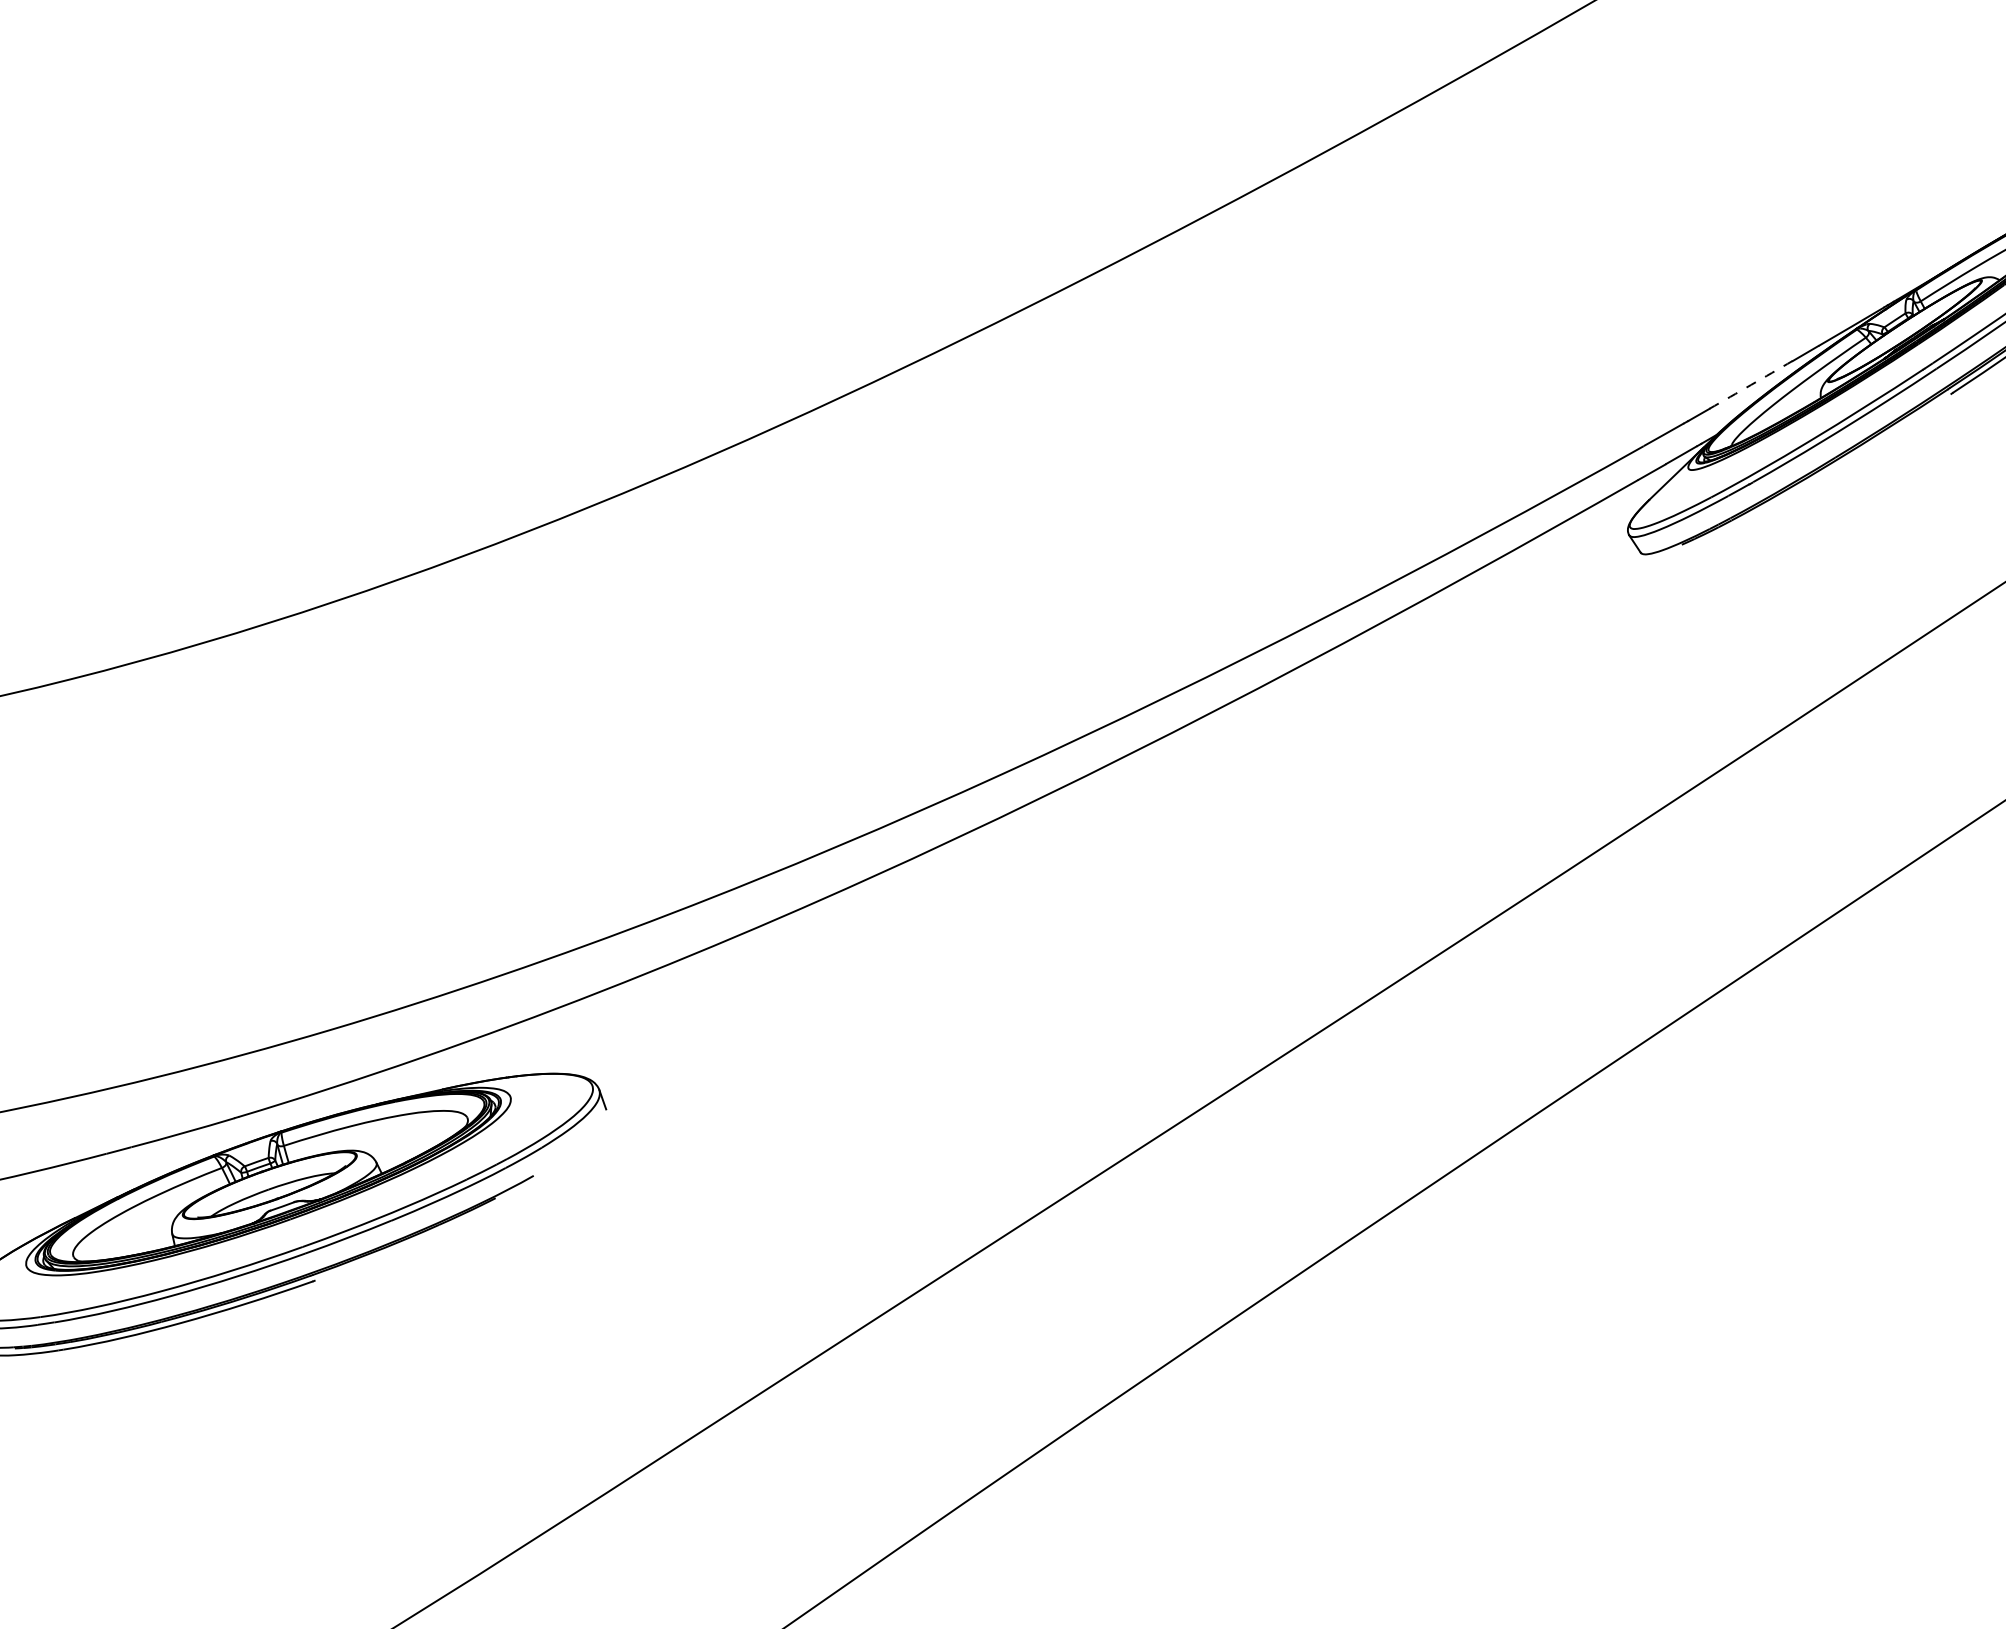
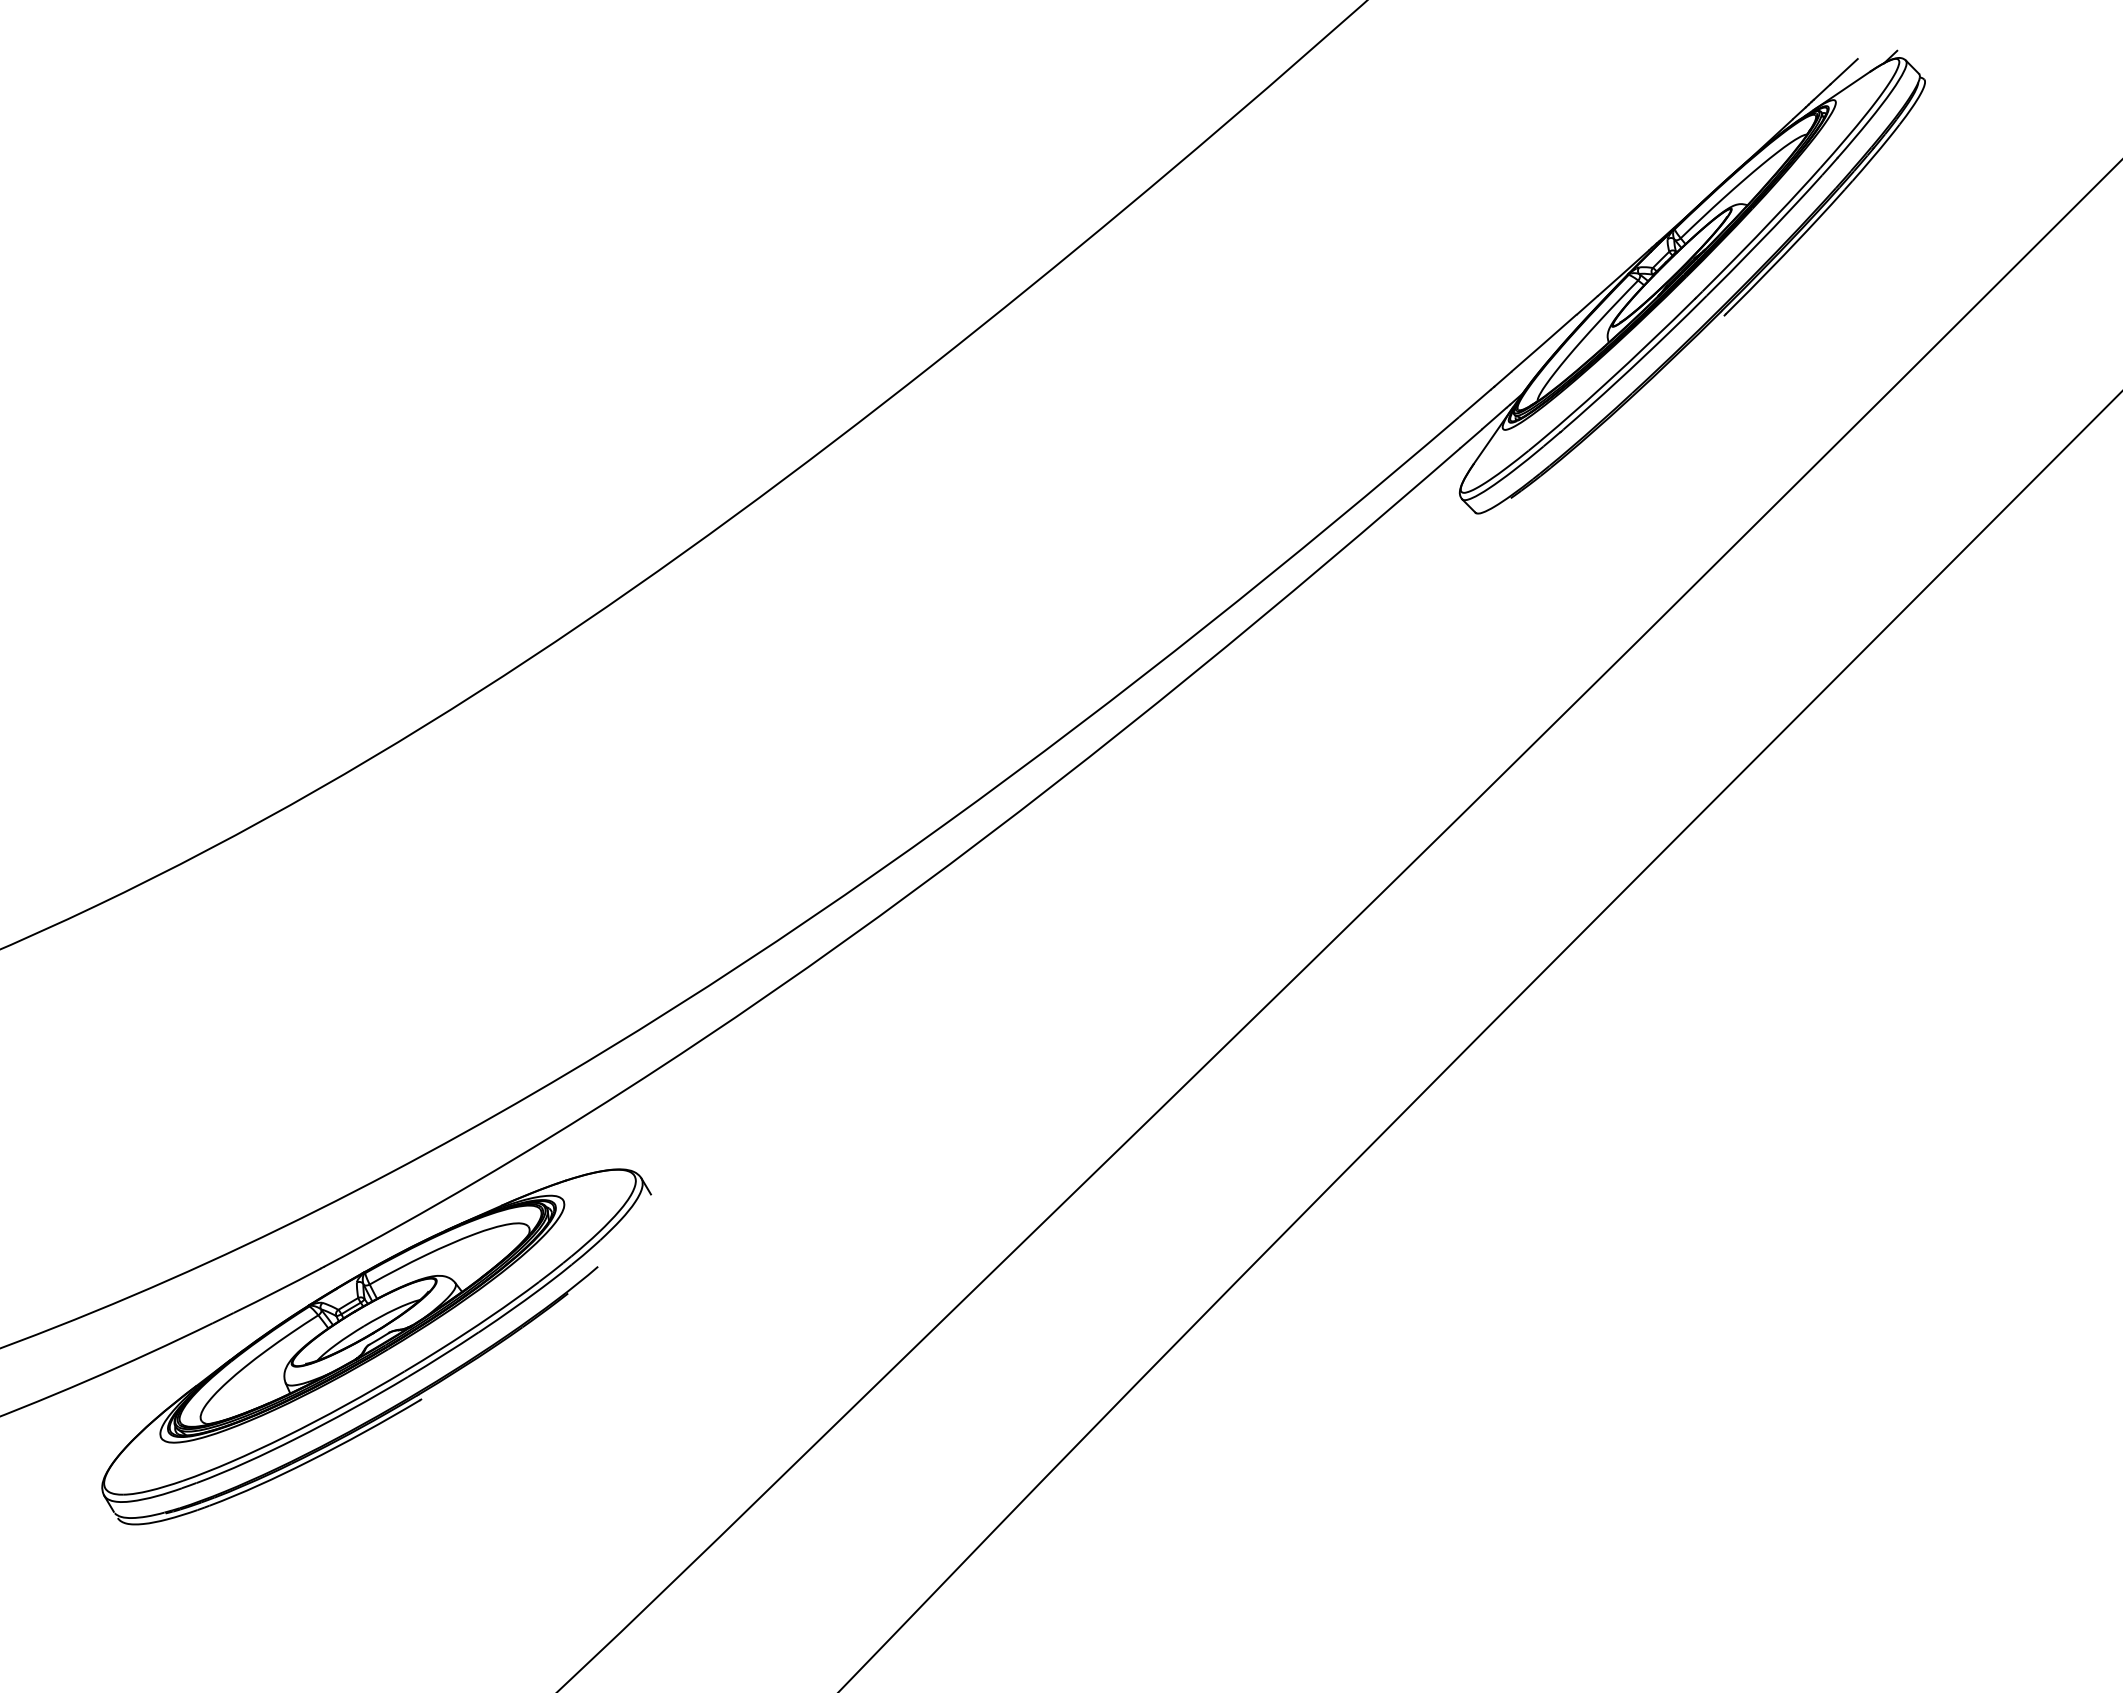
arc: (1751, 385) -> (1544, 343), dashed -> solid

